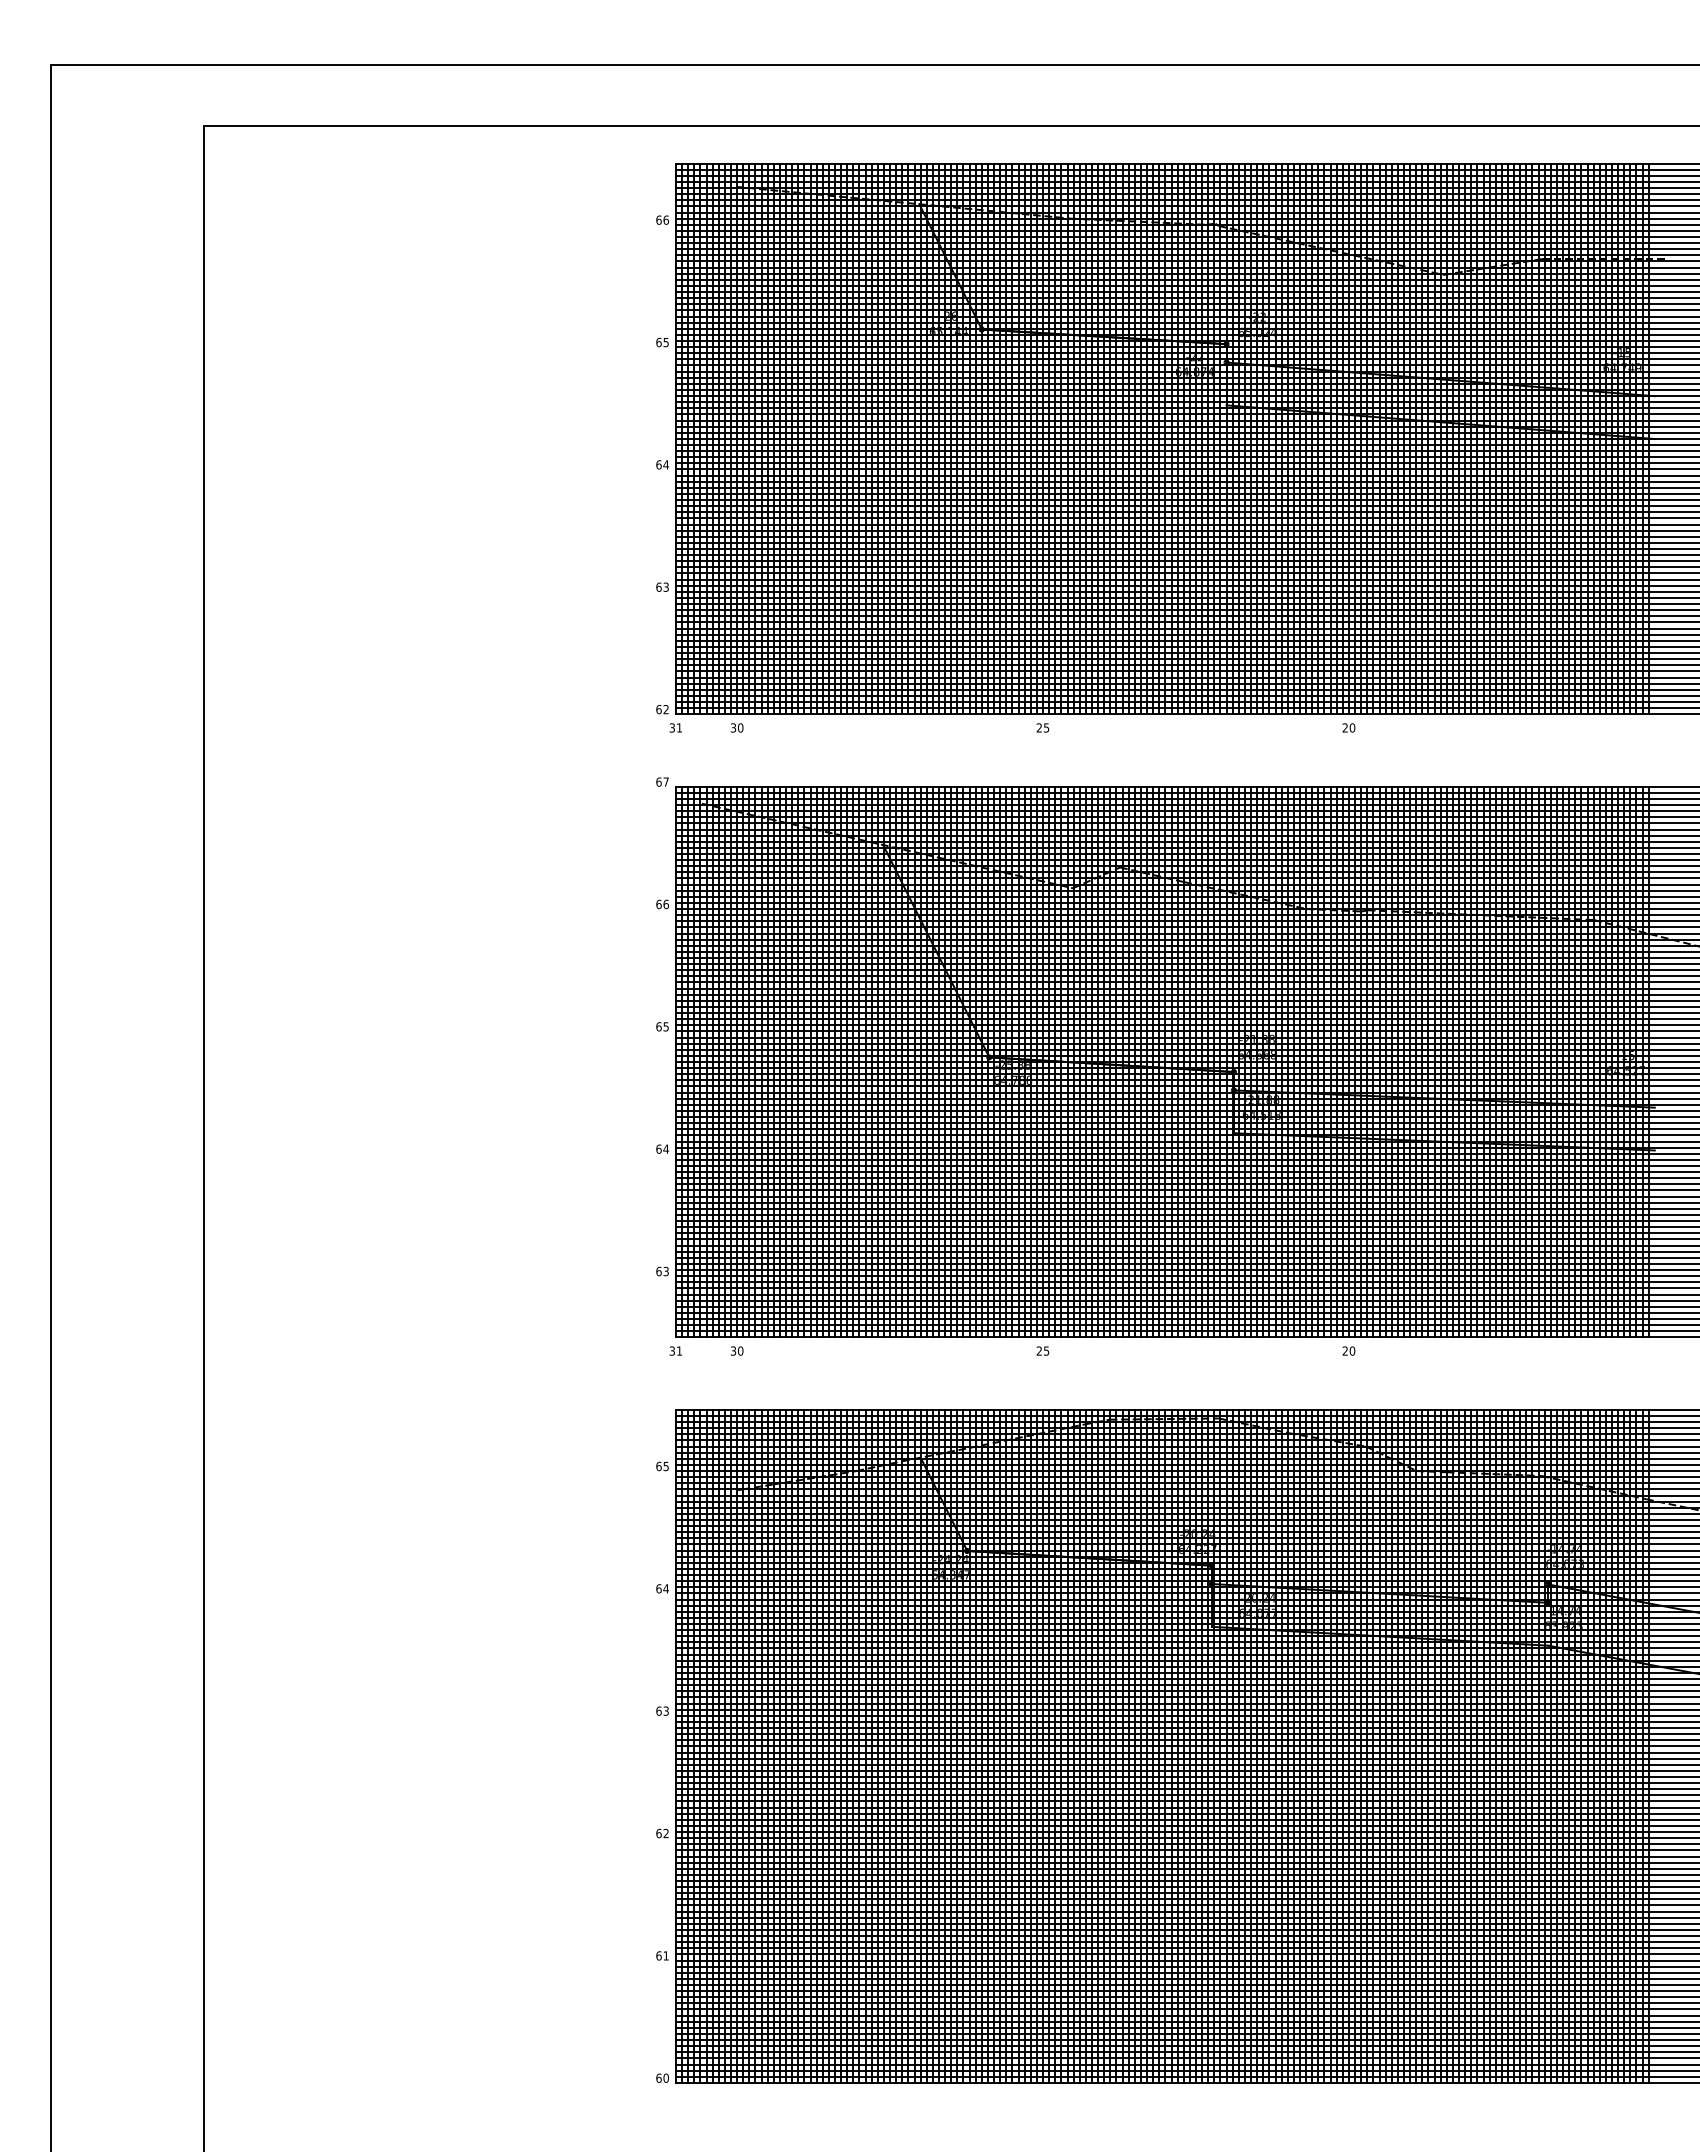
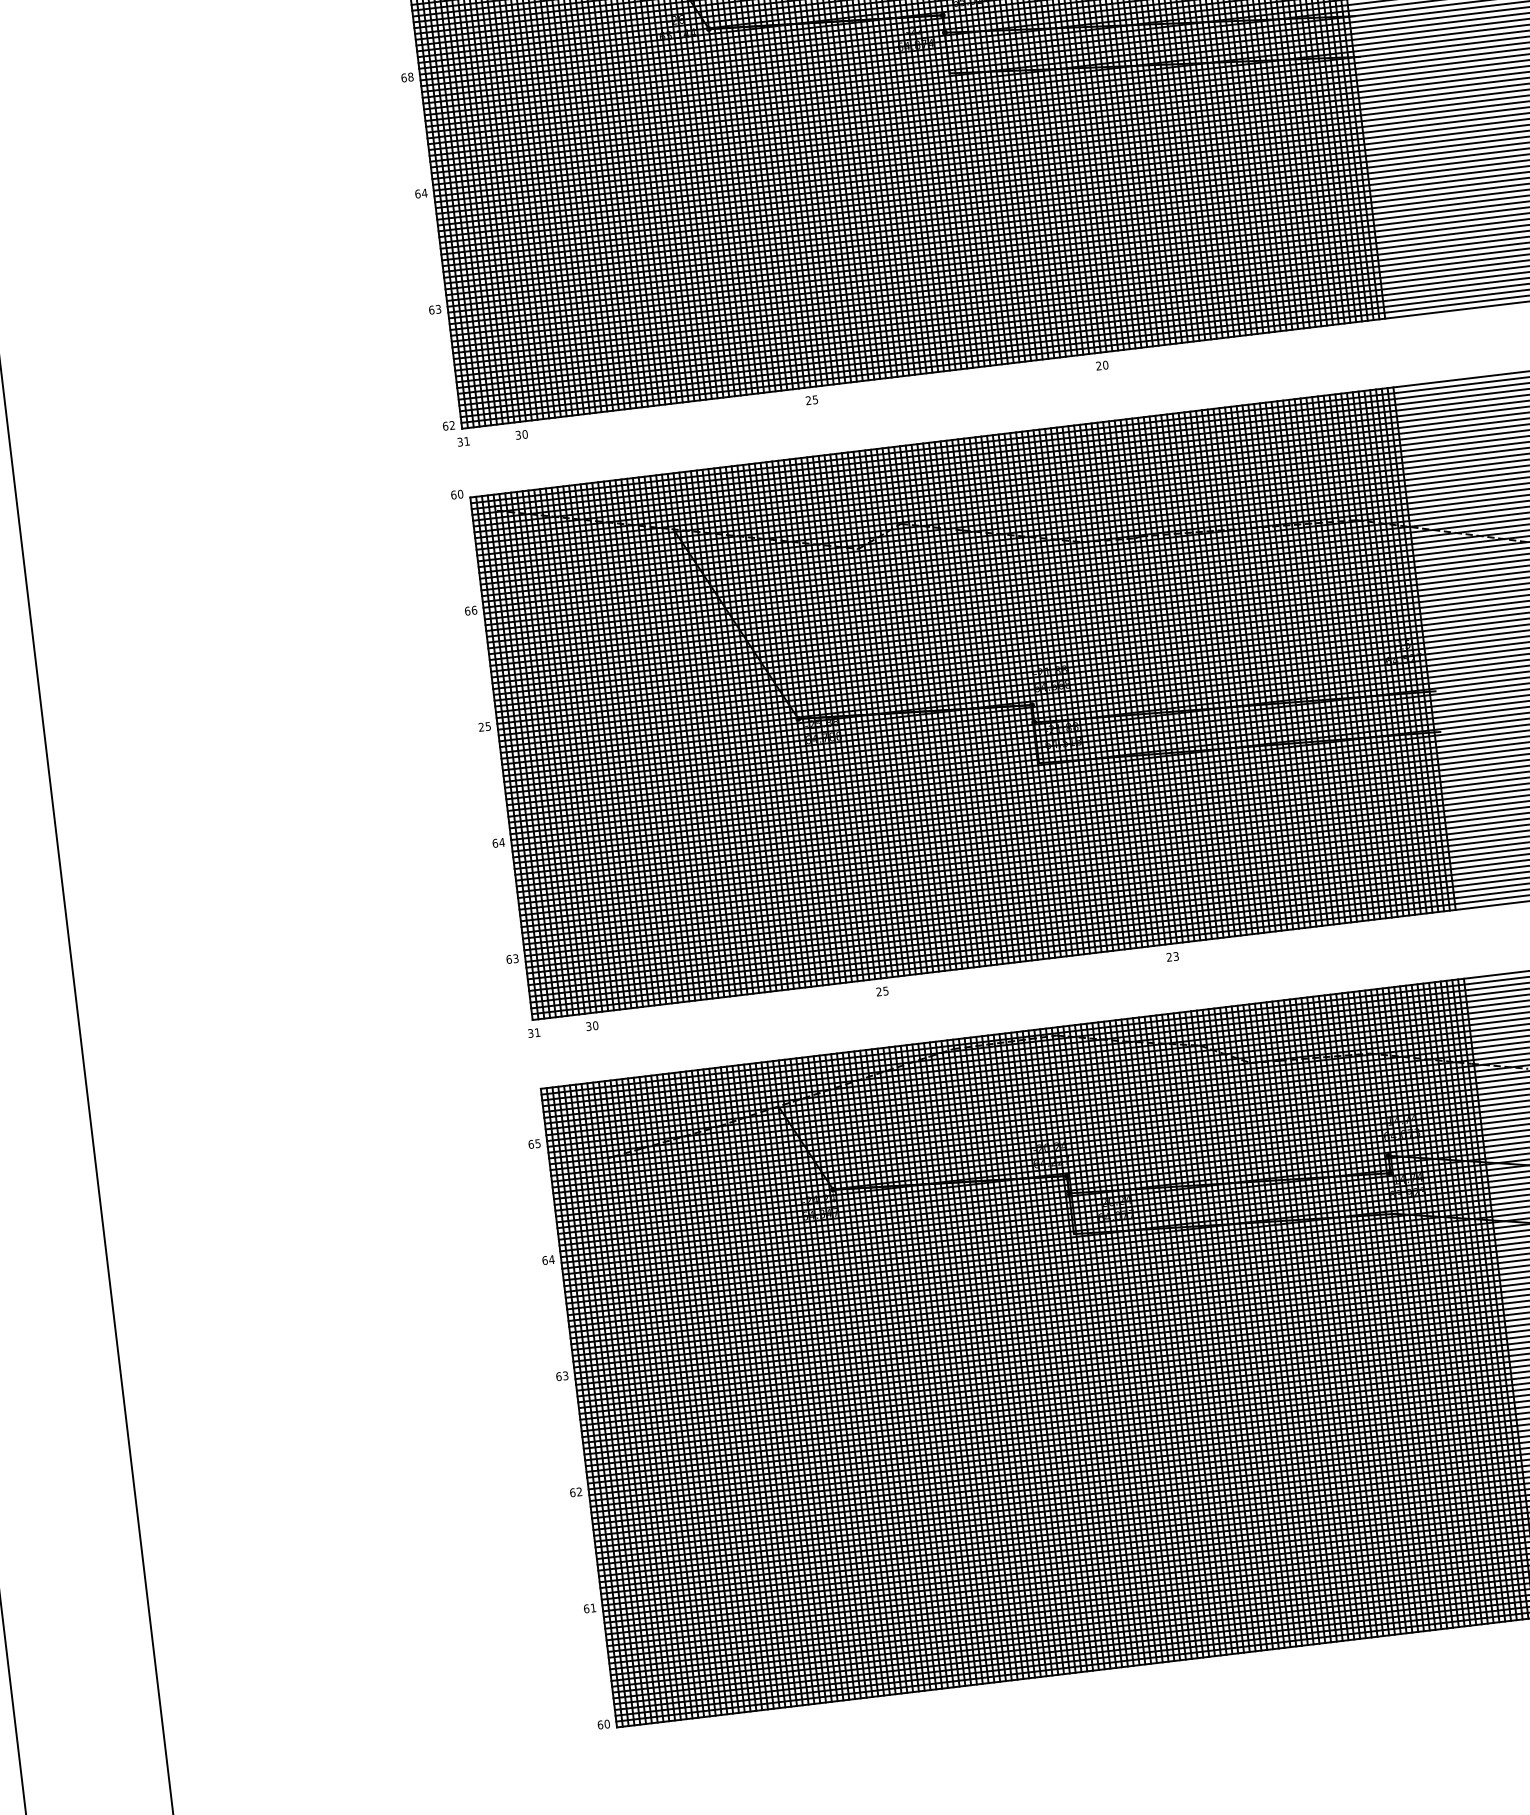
text: (665, 342) -> (410, 77), 65 -> 68
text: (665, 781) -> (459, 493), 67 -> 60
text: (658, 1026) -> (480, 727), 65 -> 25
text: (1352, 1350) -> (1176, 955), 20 -> 23

